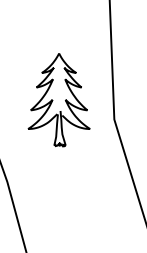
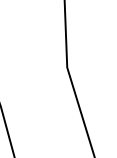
part: (58, 100) -> (32, 55), removed

